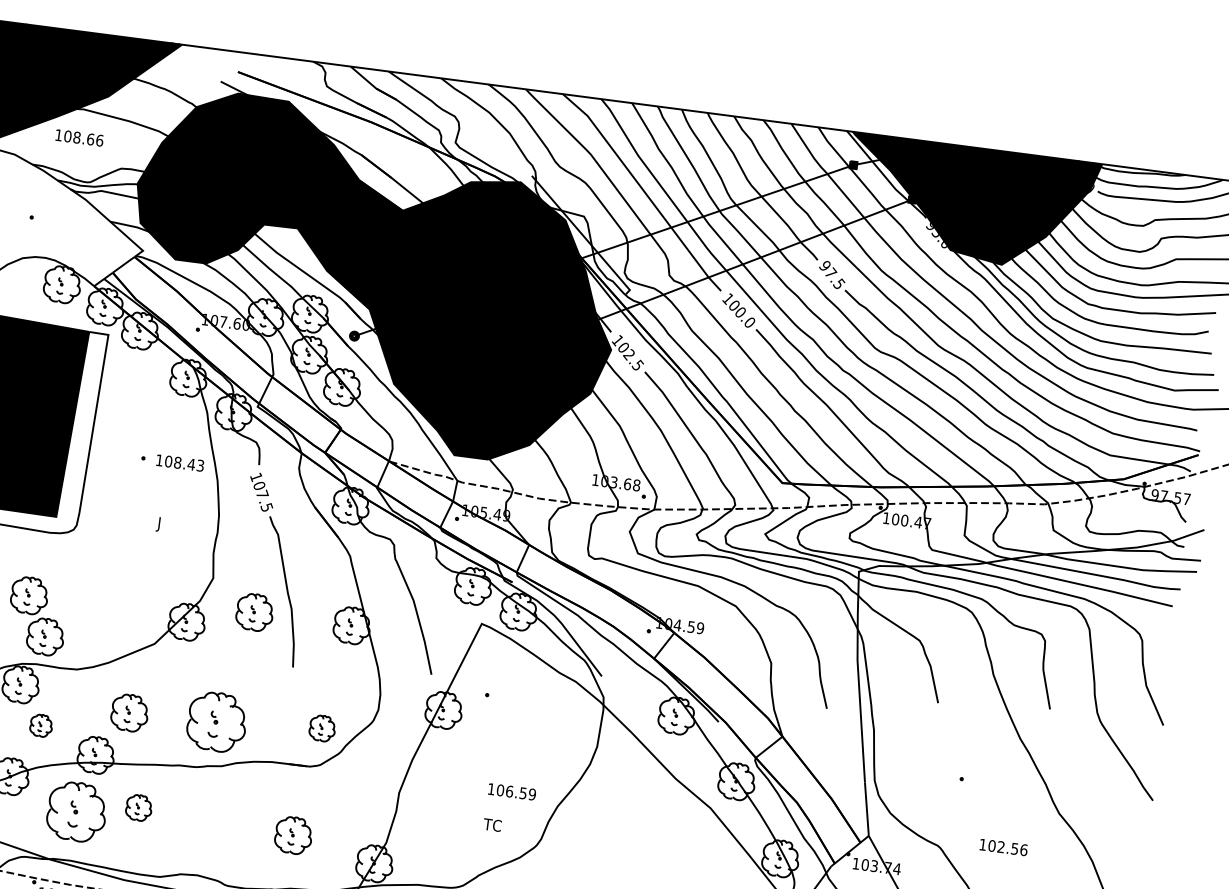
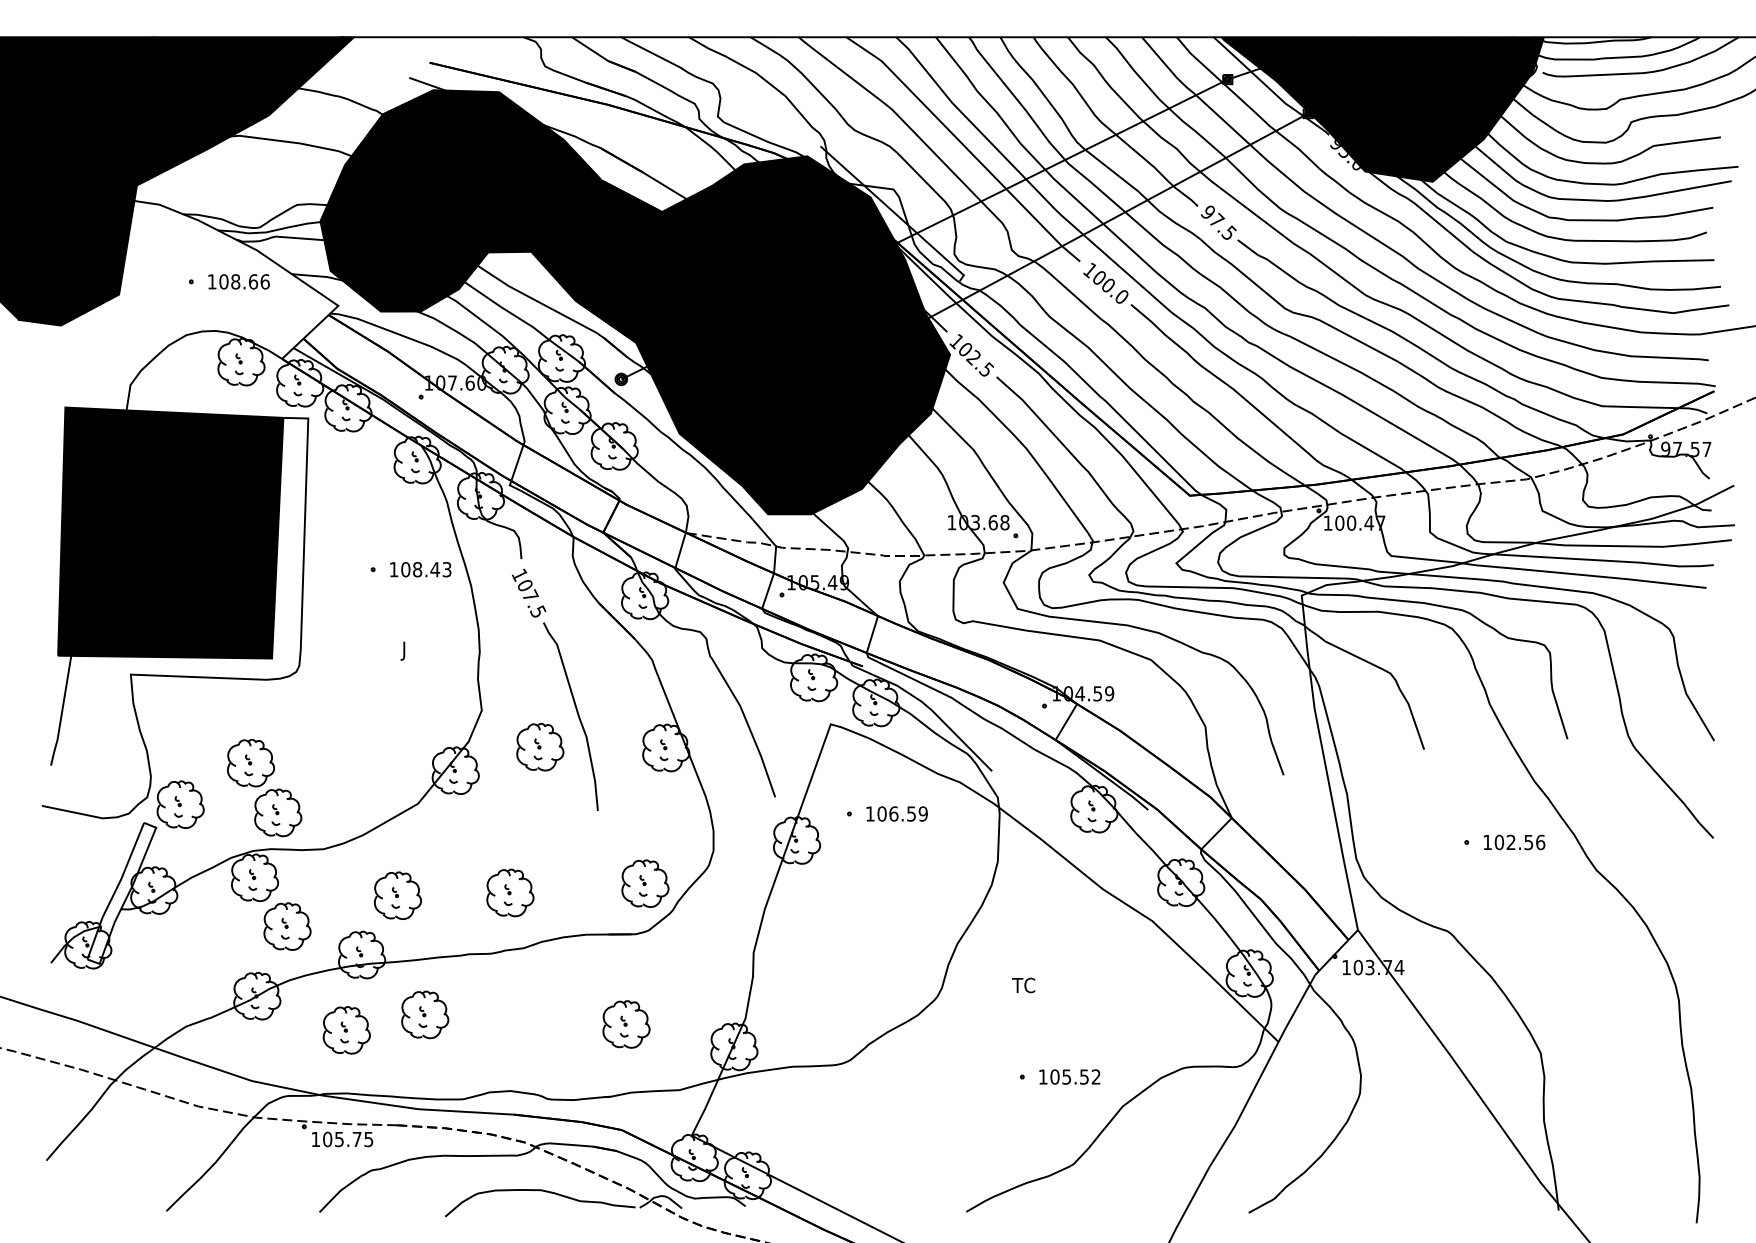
text: (79, 137) -> (238, 281), moved
part: (217, 721) -> (510, 892), size x0.62
part: (41, 725) -> (287, 926), size x1.67
part: (322, 728) -> (645, 883), size x1.43
text: (511, 791) -> (896, 813), moved
part: (139, 807) -> (425, 1014), size x1.43
part: (76, 812) -> (346, 1030), size x0.62
text: (492, 825) -> (1023, 985), moved
text: (1003, 847) -> (1514, 842), moved

